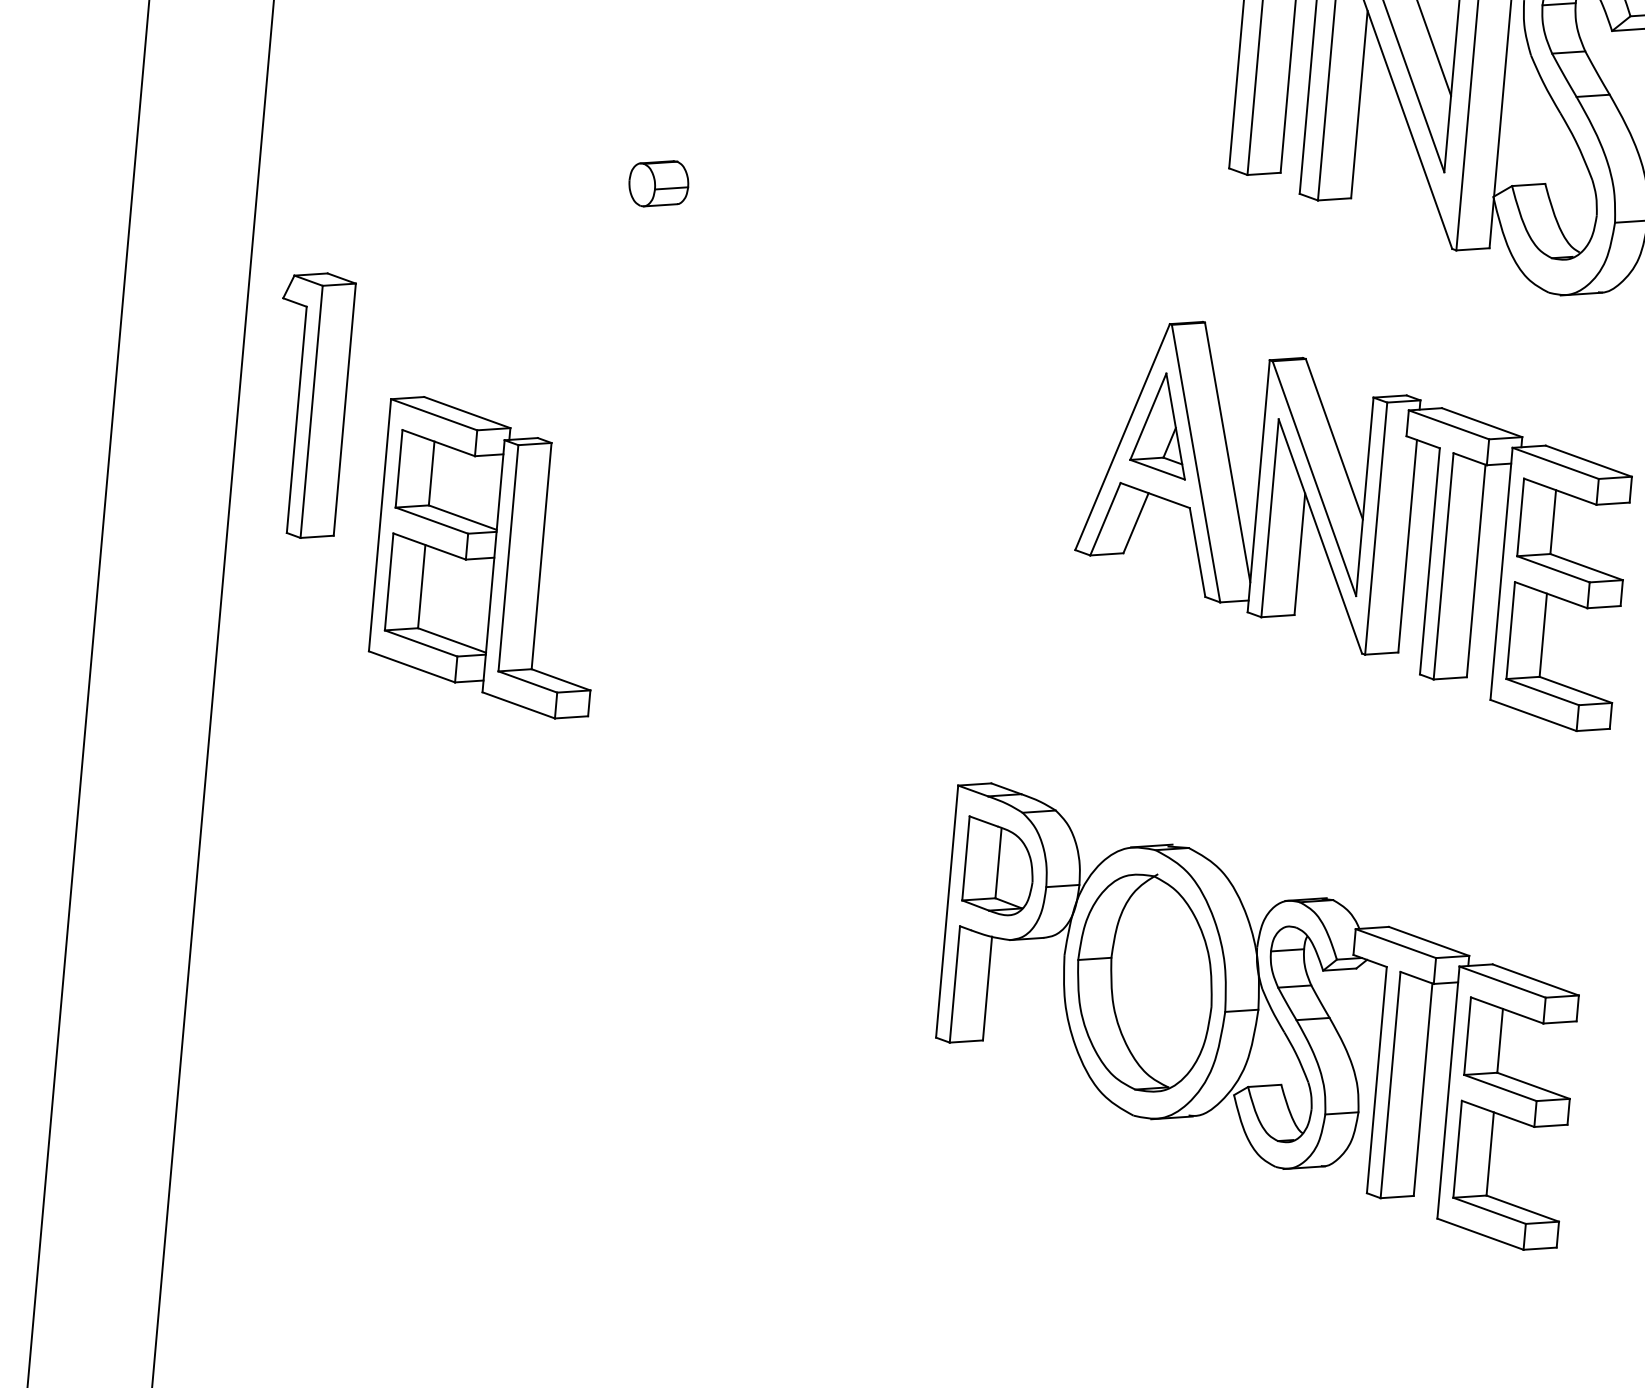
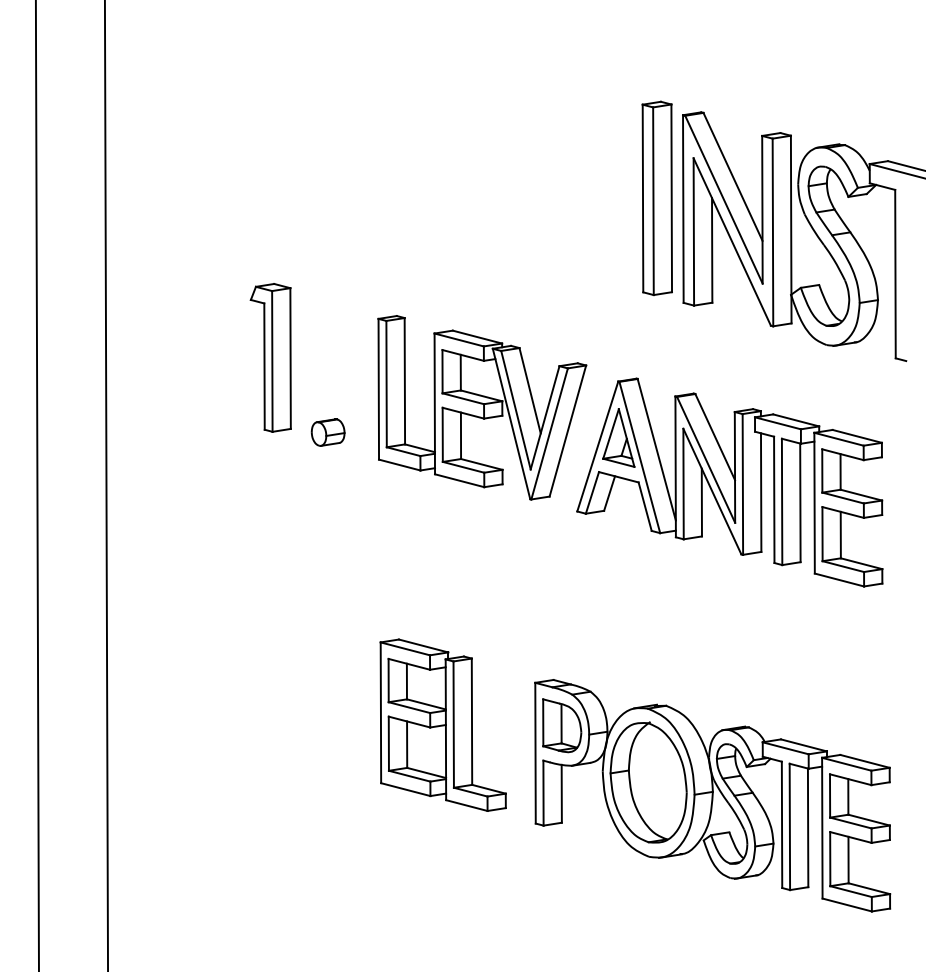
part: (657, 183) -> (327, 432), moved
part: (922, 348) -> (482, 407), added
part: (308, 404) -> (270, 357), moved
part: (488, 556) -> (442, 724), moved
part: (1257, 1016) -> (712, 795), moved

